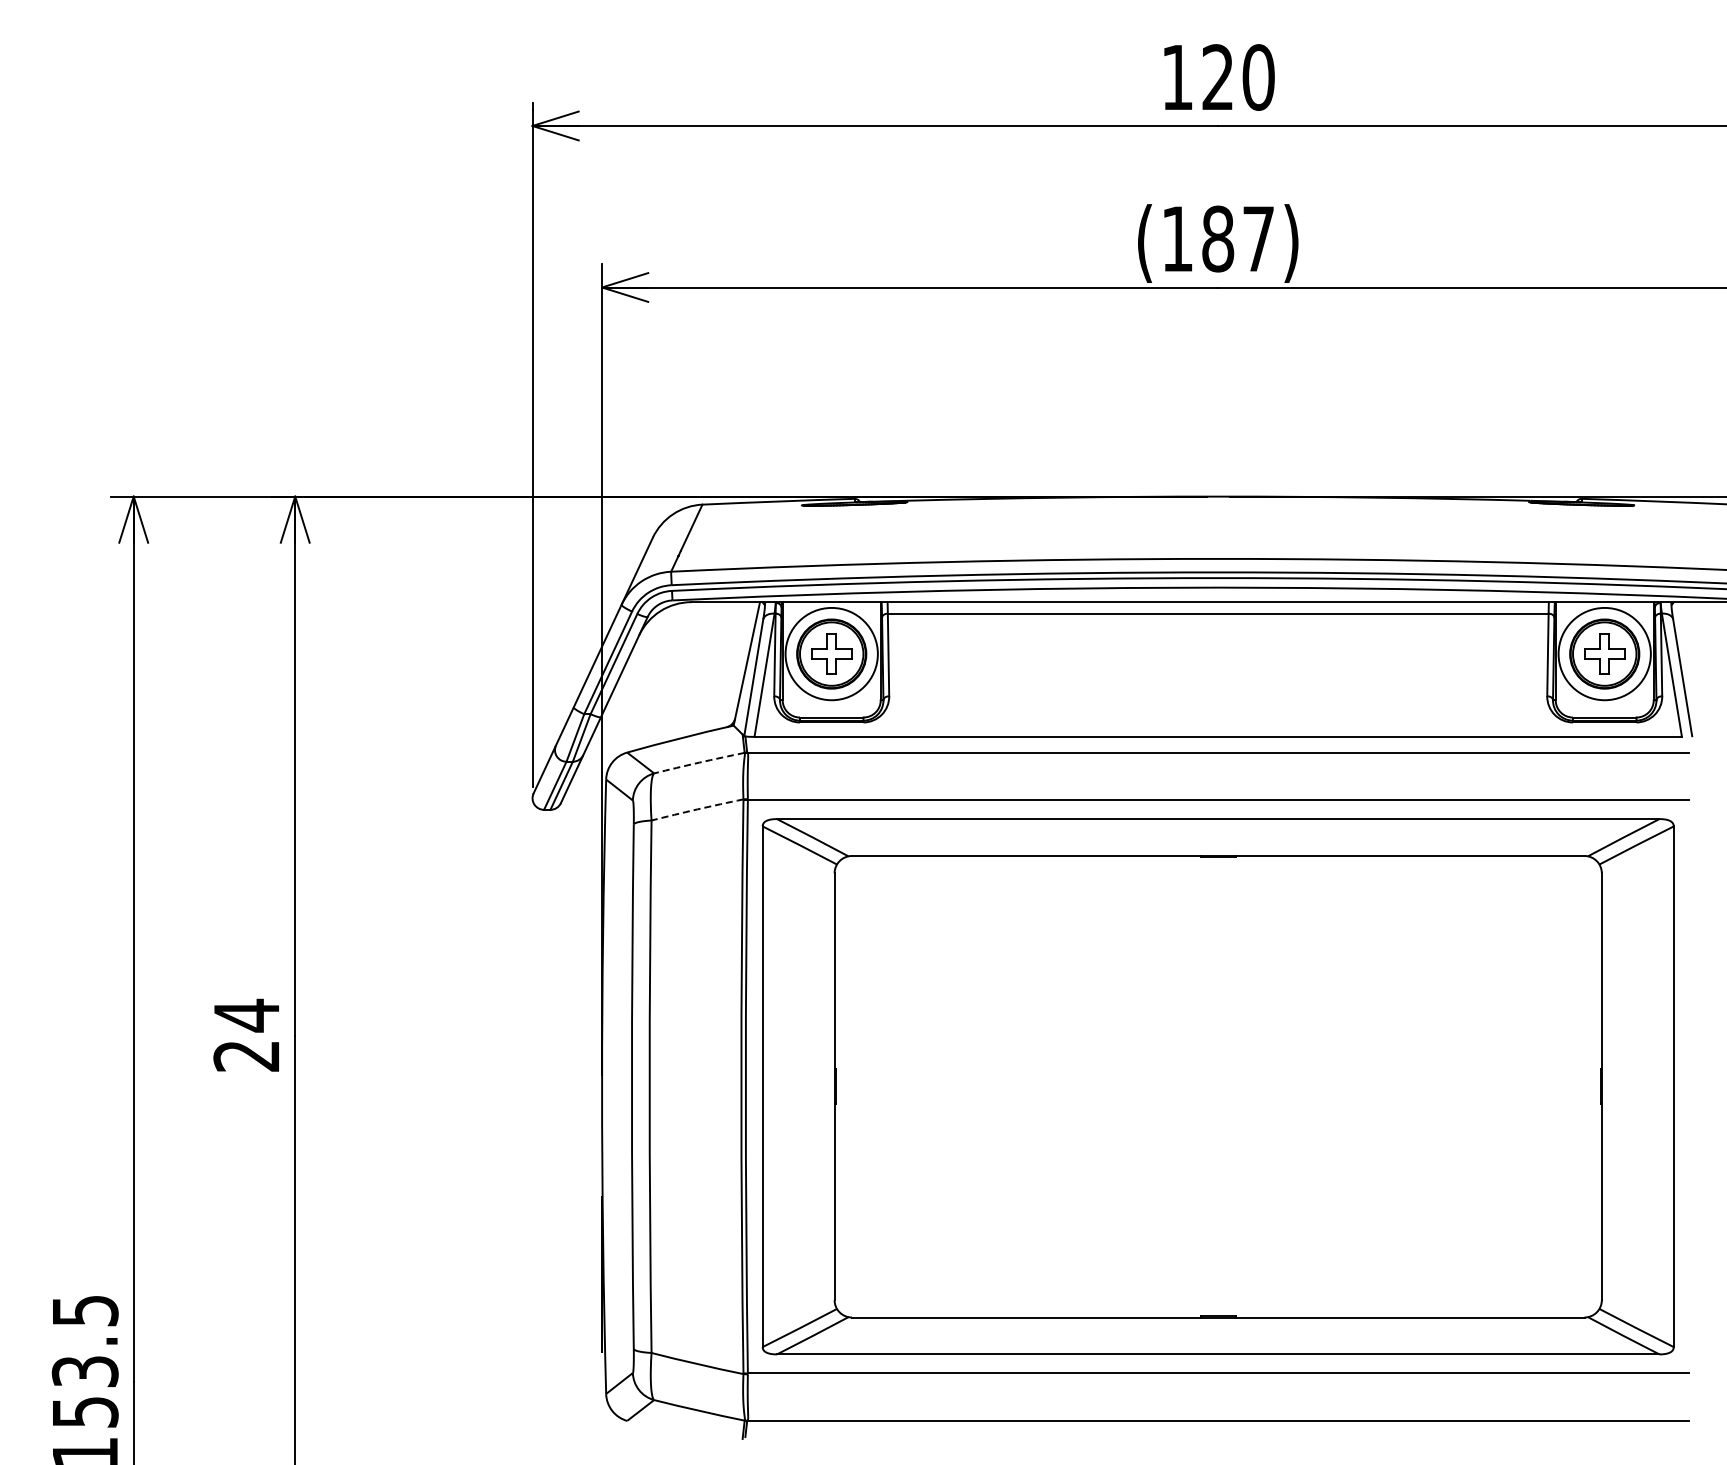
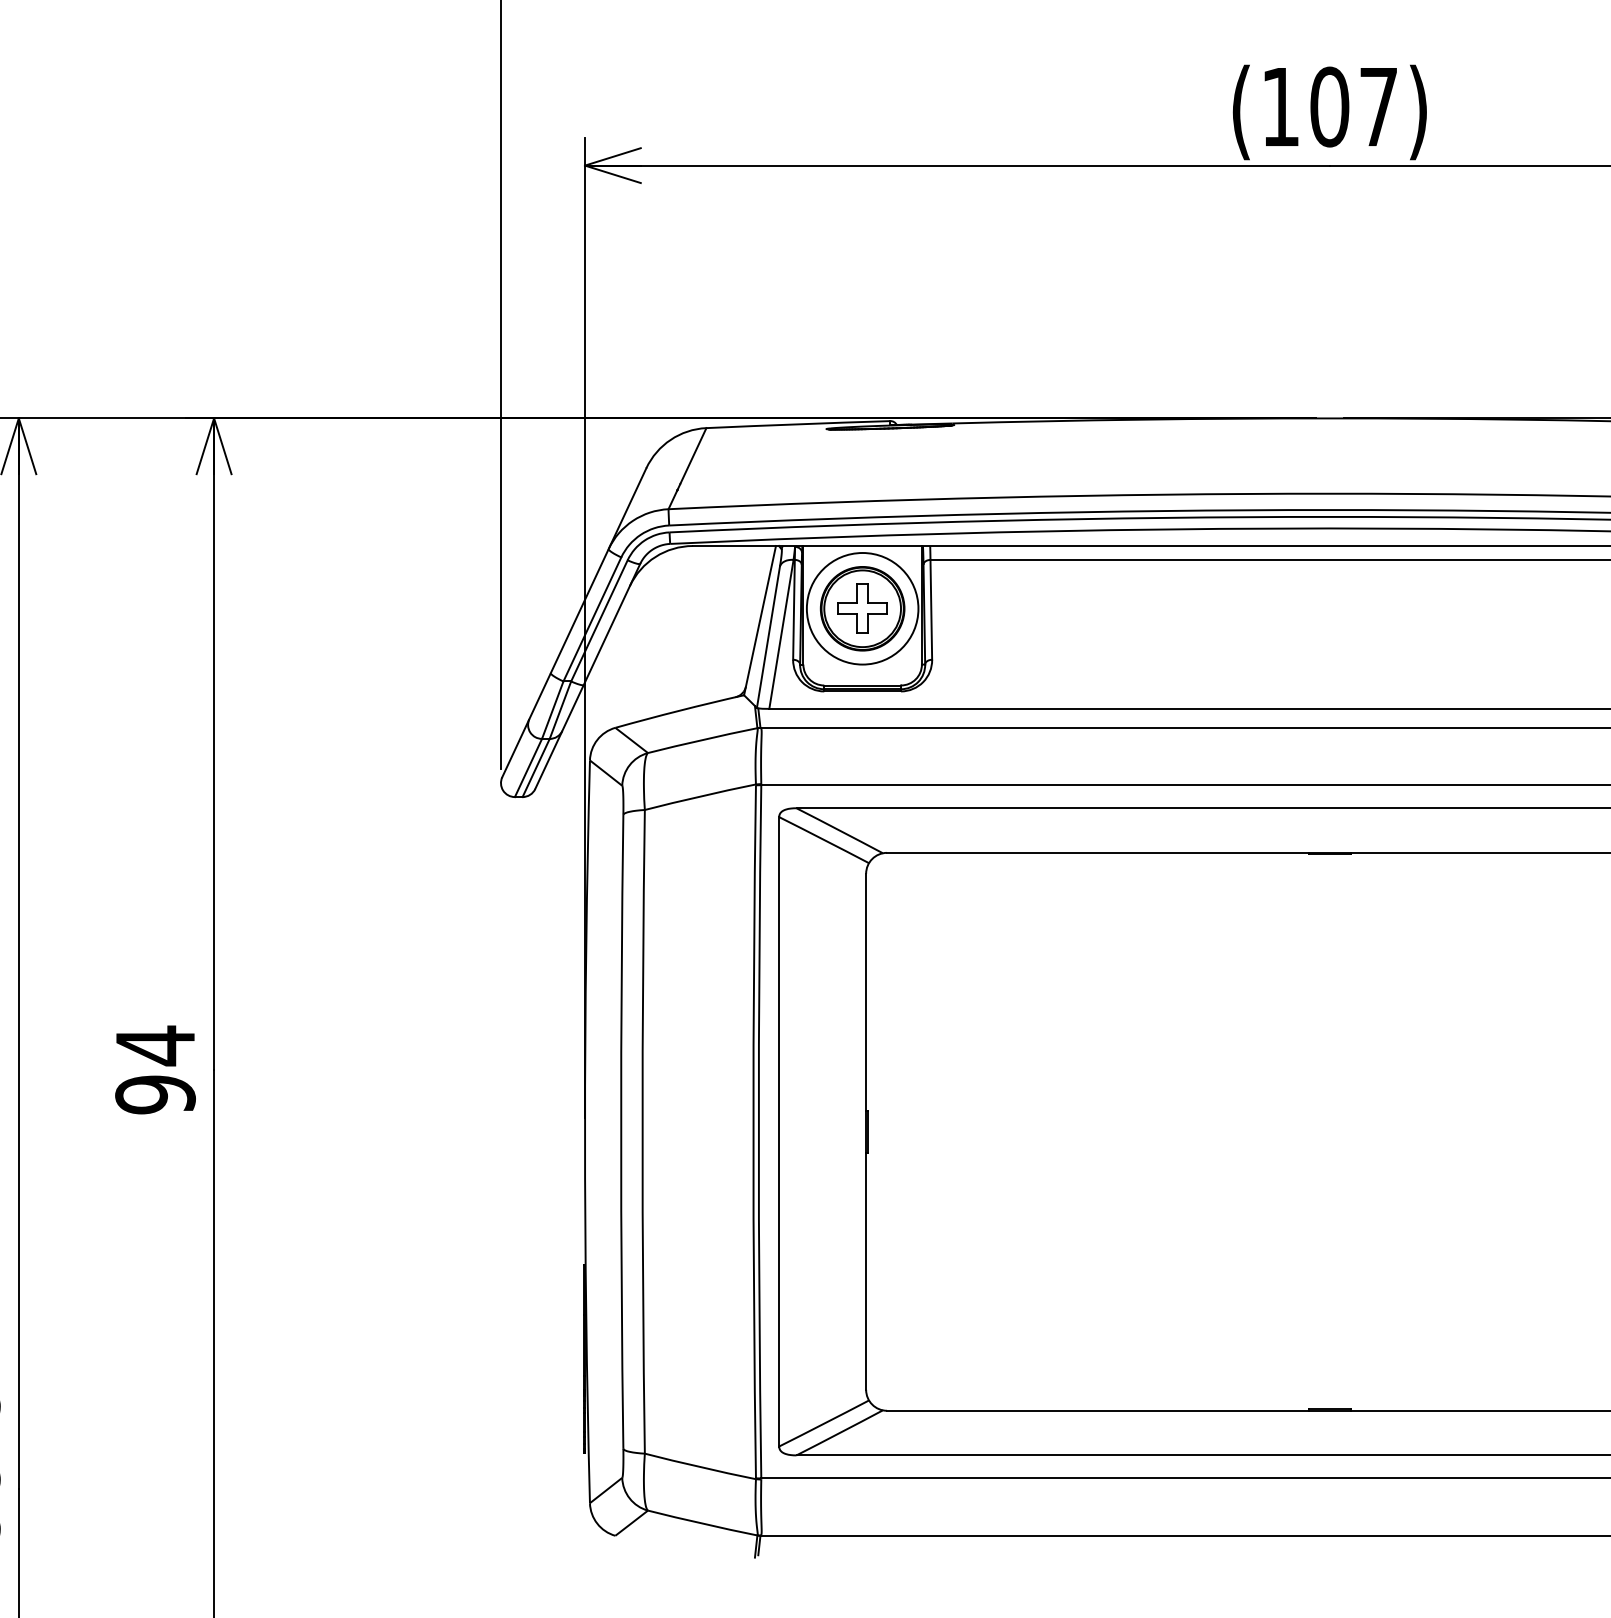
text: (1218, 238) -> (1330, 106), (187) -> (107)
arc: (699, 762) -> (702, 739), dashed -> solid
arc: (697, 809) -> (700, 796), dashed -> solid
text: (246, 1056) -> (155, 1095), 24 -> 94

